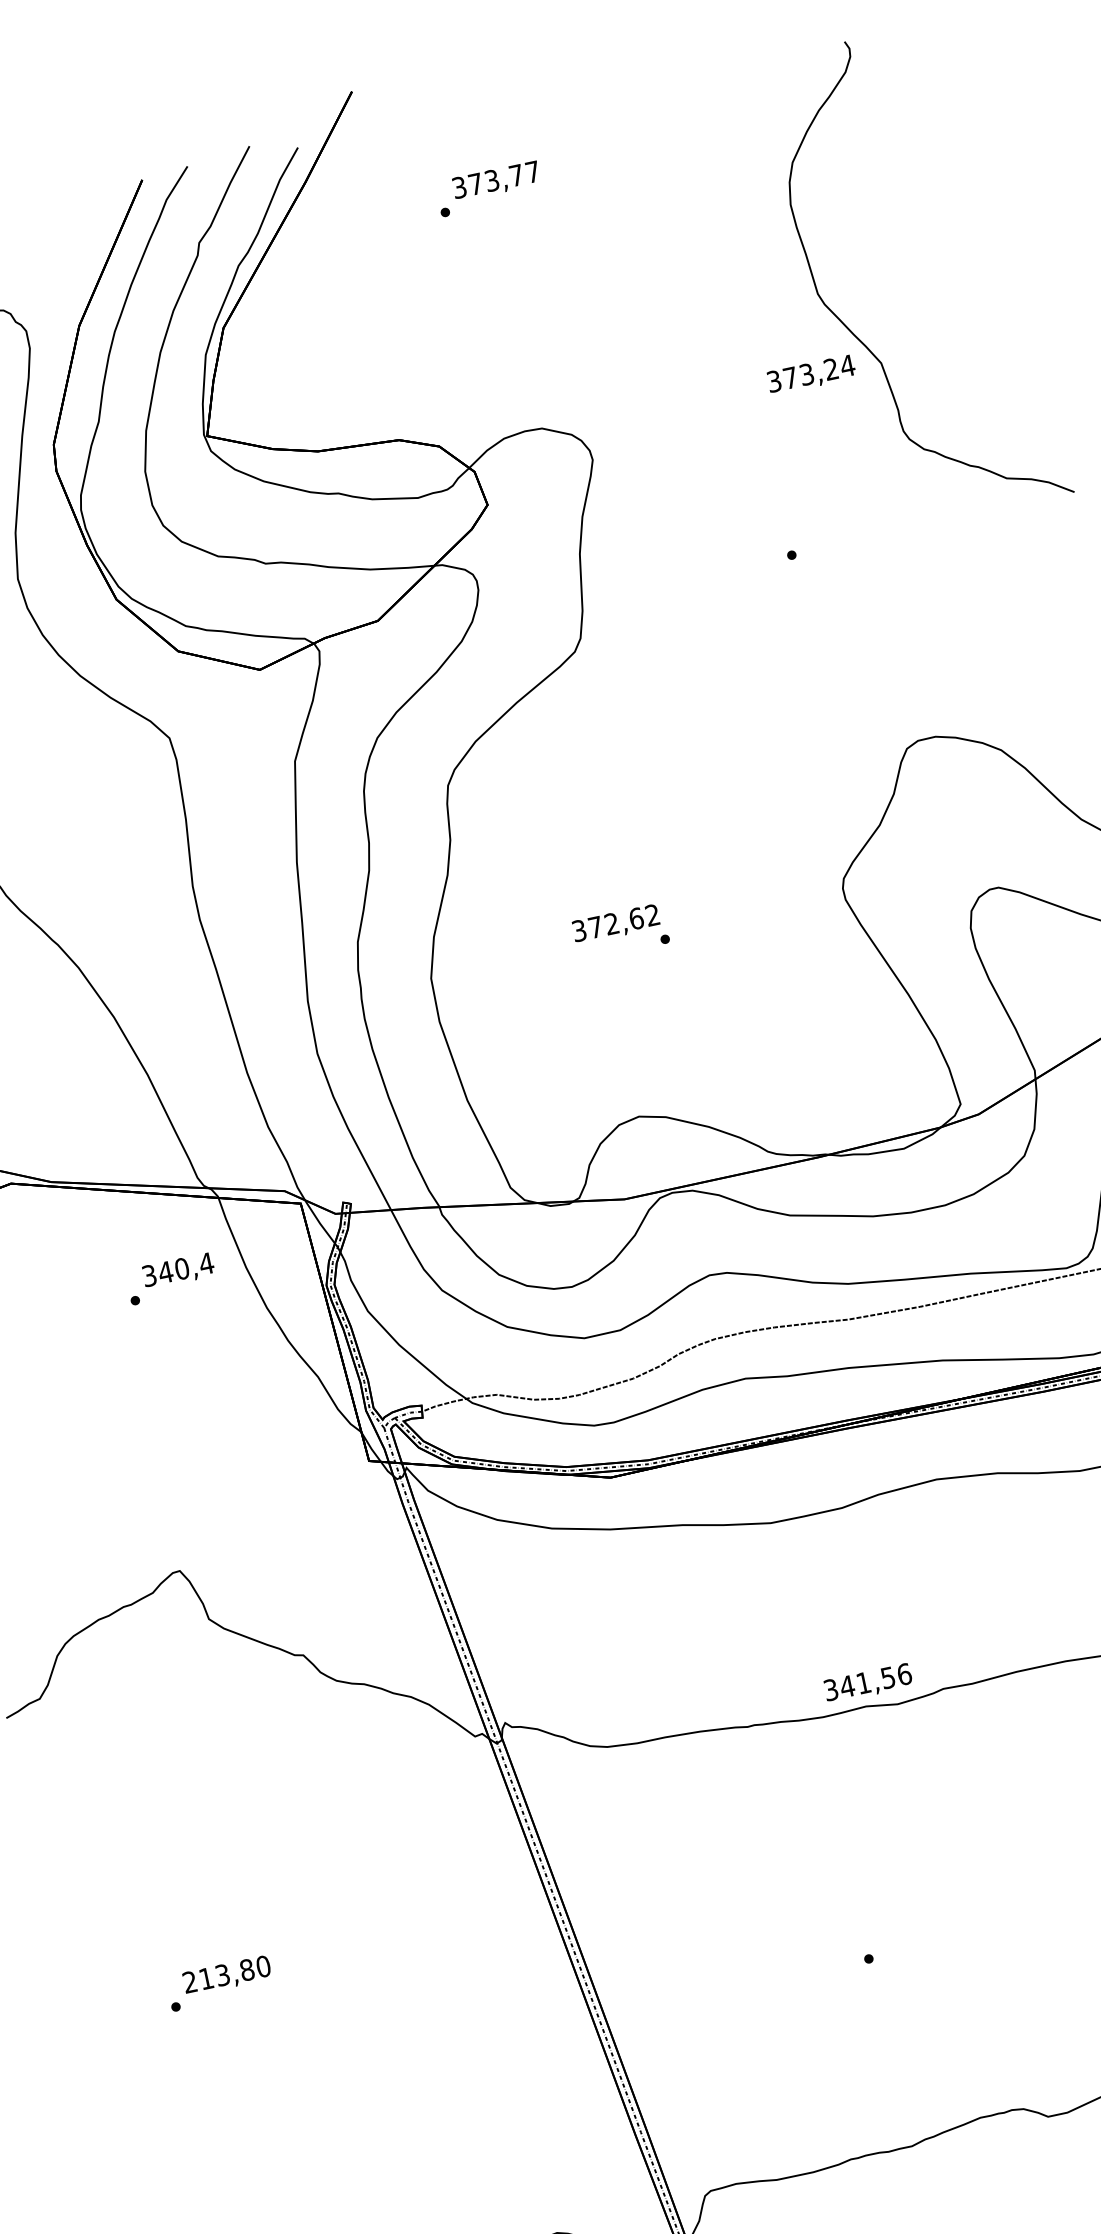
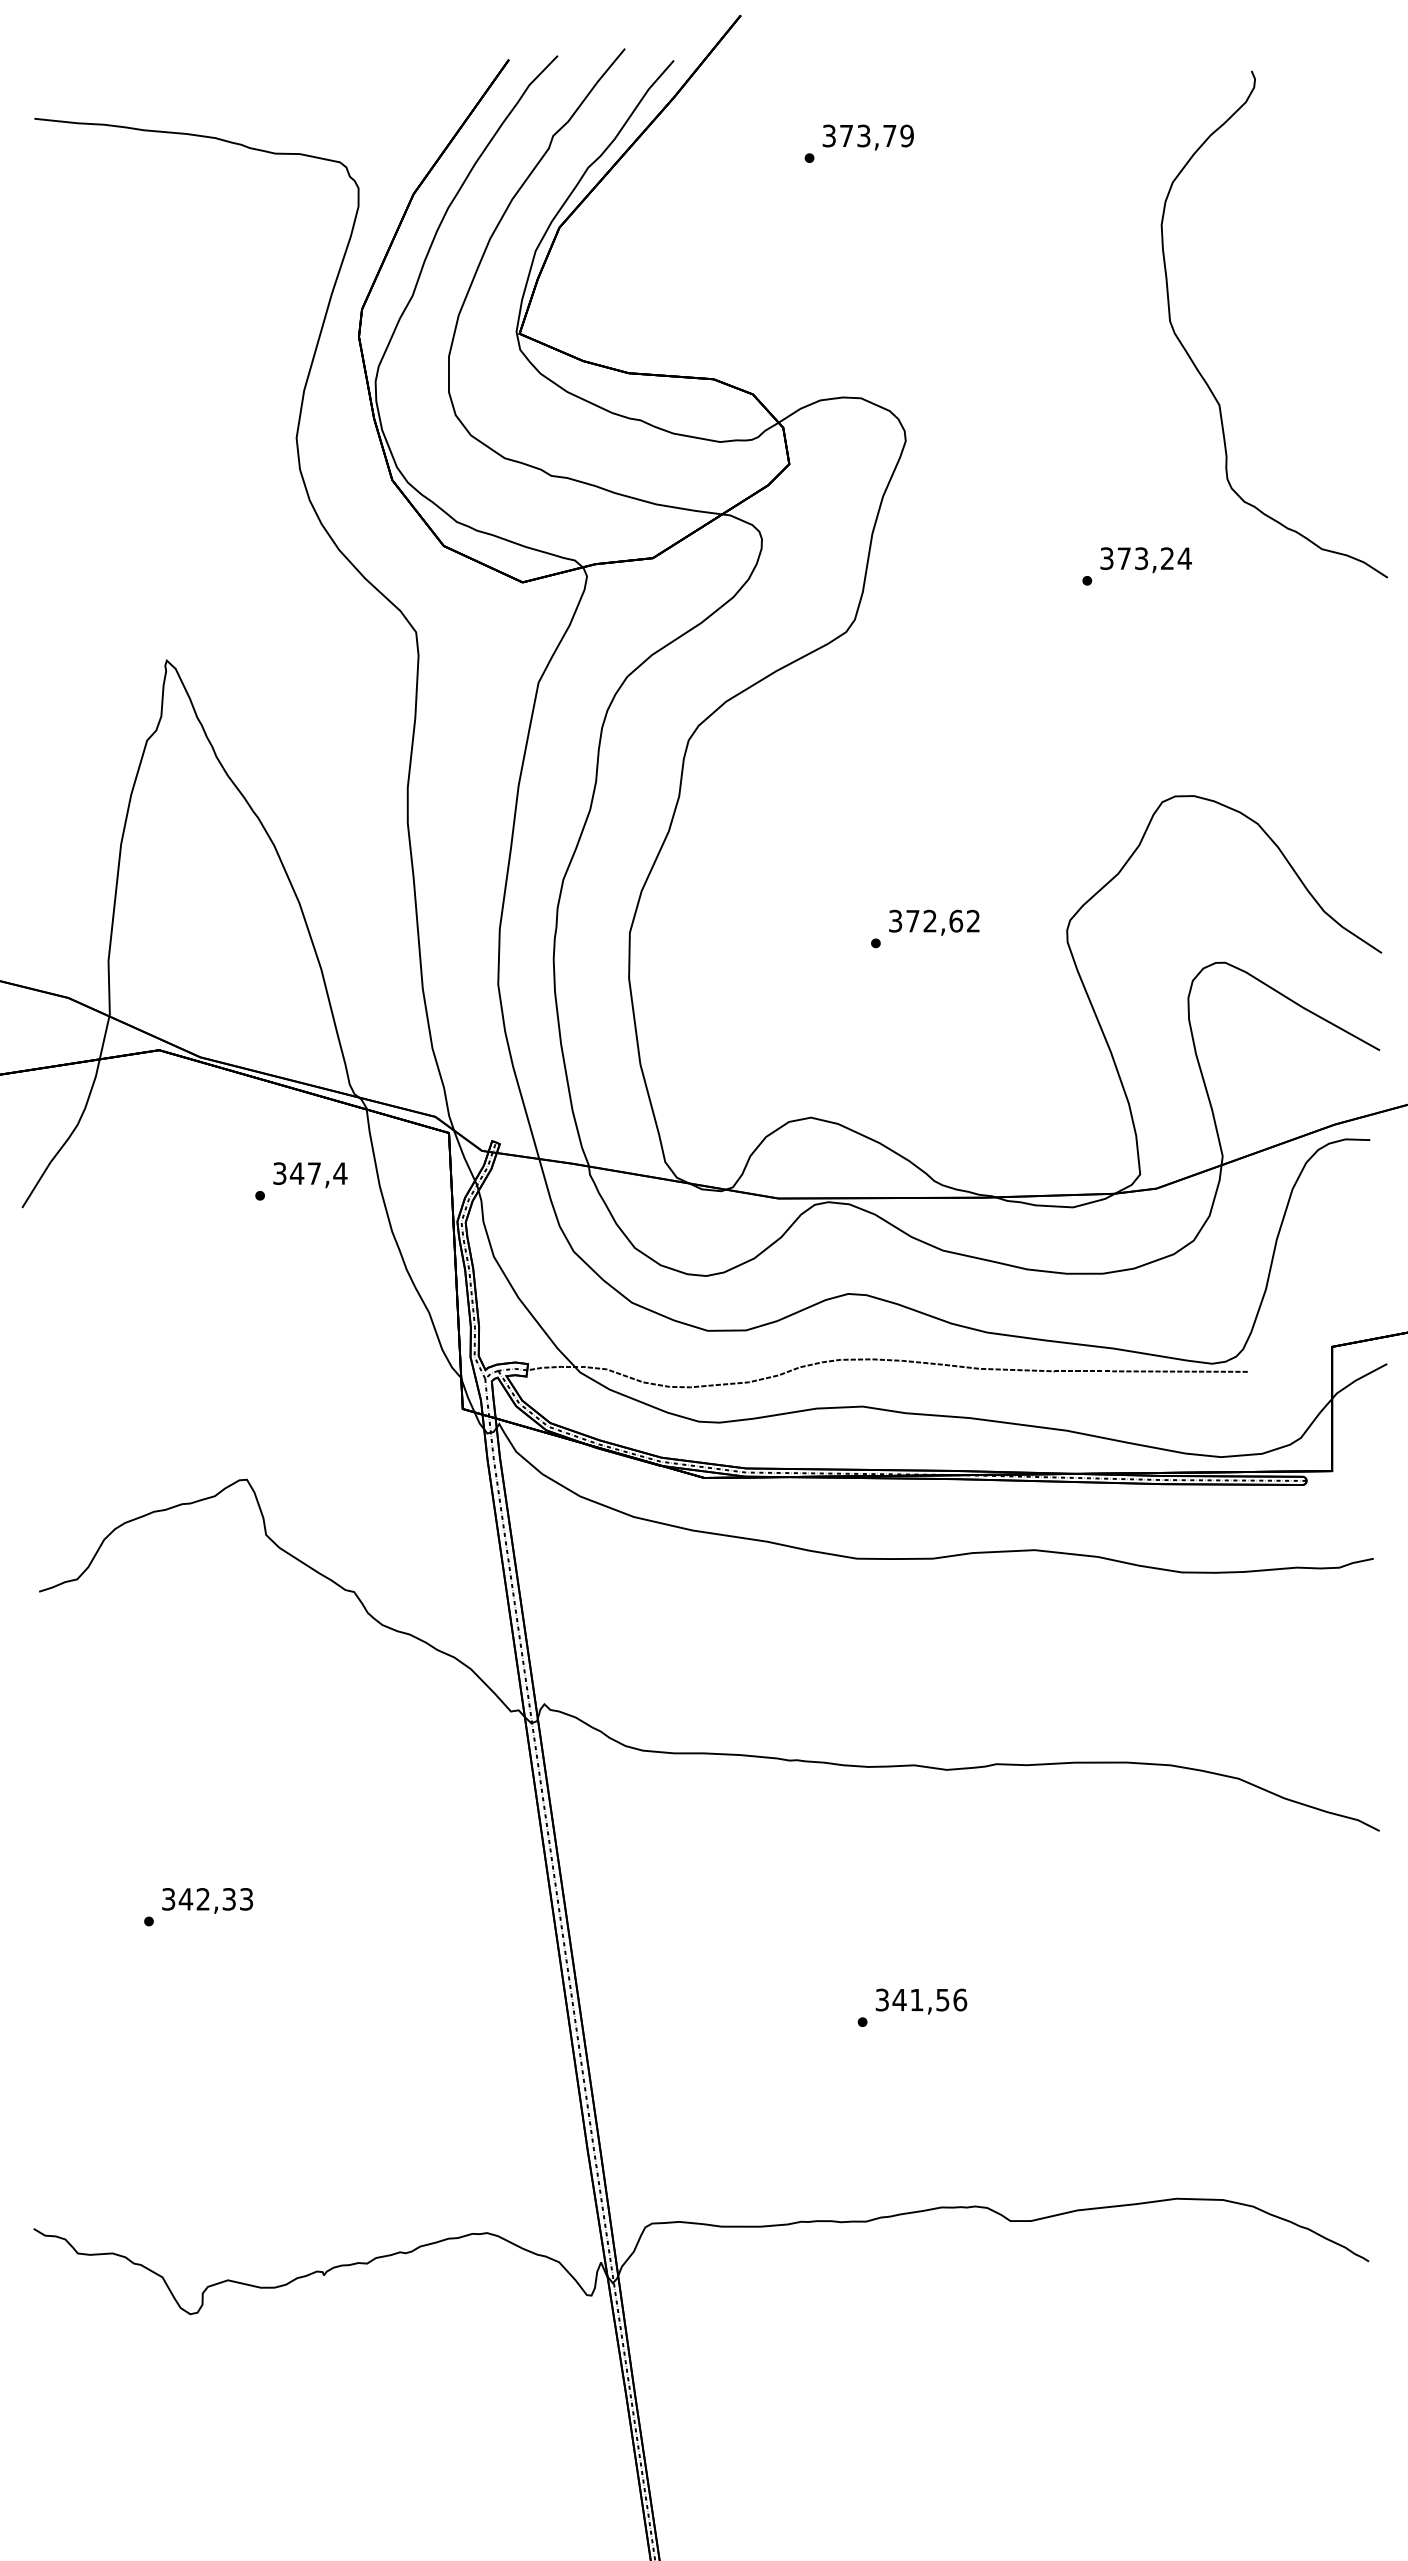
text: (532, 171) -> (906, 135), 373,77 -> 373,79
text: (810, 375) -> (1145, 560), moved
text: (616, 924) -> (934, 922), moved
text: (182, 1268) -> (314, 1173), 340,4 -> 347,4
text: (868, 1683) -> (921, 2001), moved
text: (226, 1974) -> (207, 1899), 213,80 -> 342,33

